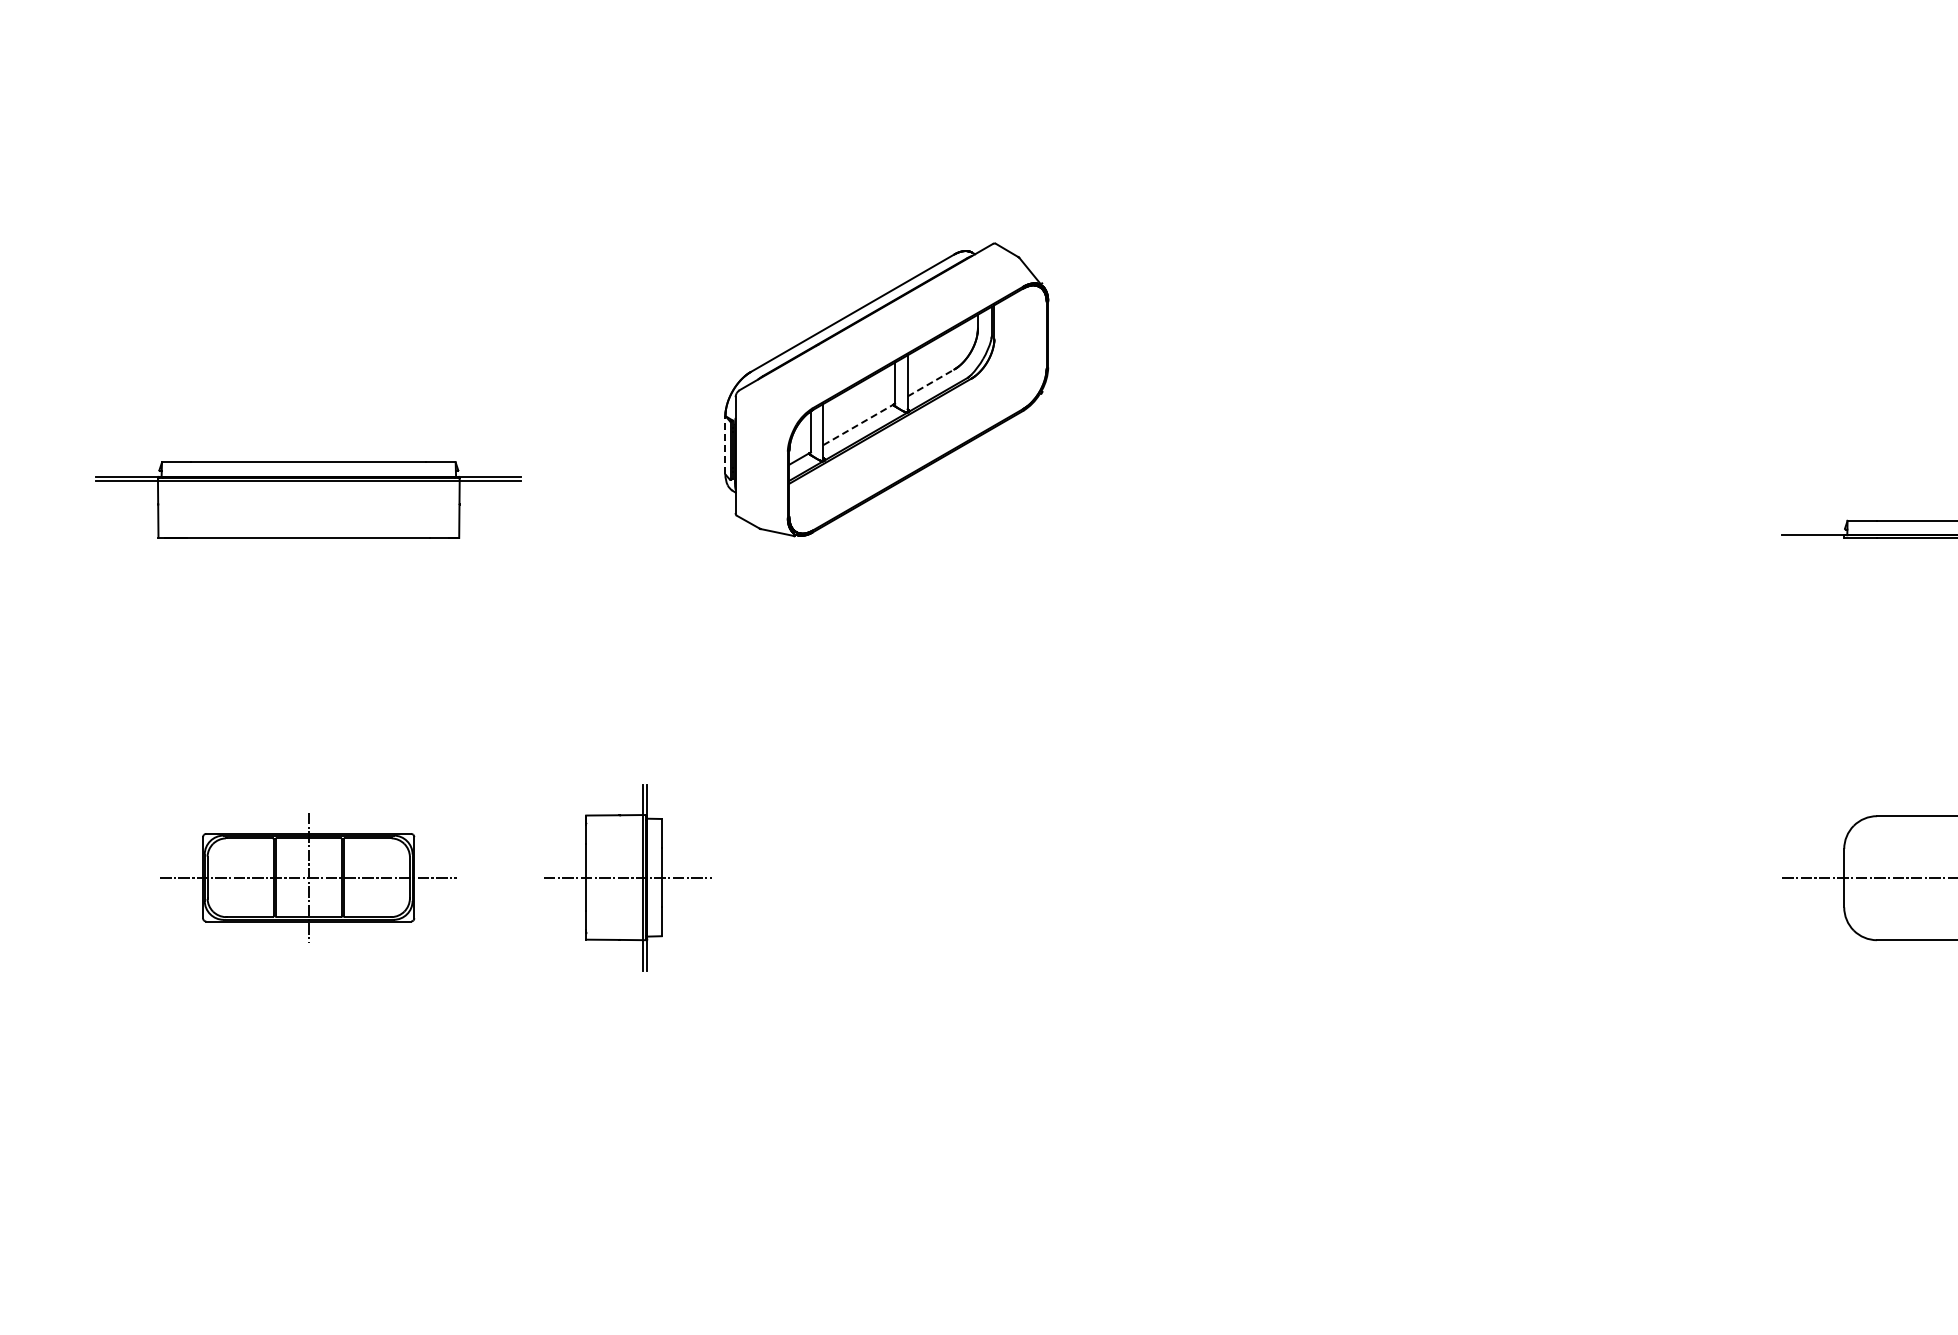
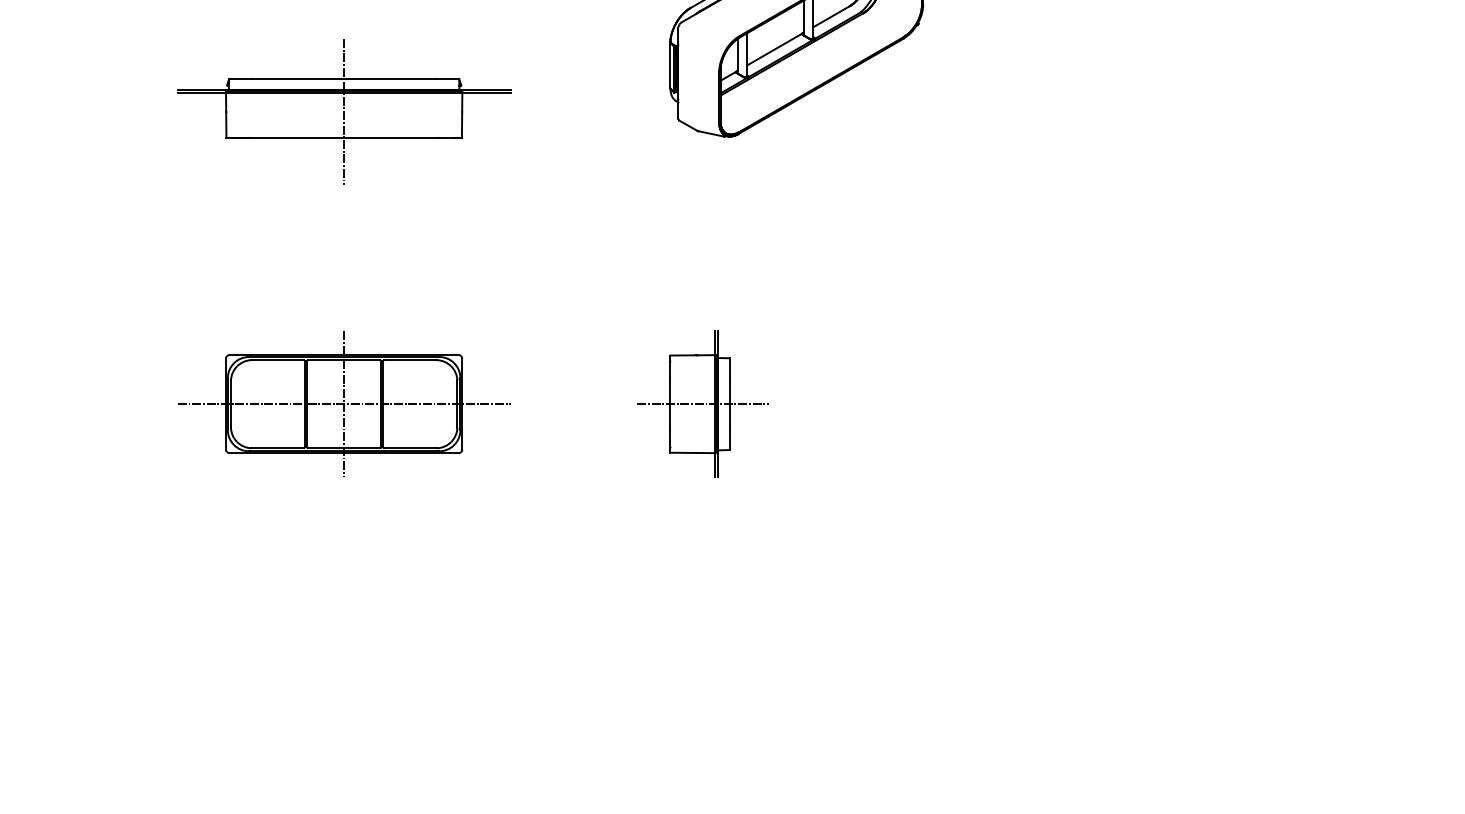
line: (931, 383) -> (831, 17), dashed -> solid
line: (859, 424) -> (775, 49), dashed -> solid
line: (725, 444) -> (670, 64), dashed -> solid
line: (308, 504) -> (343, 111), added
part: (308, 877) -> (343, 404), size x1.43
part: (627, 877) -> (702, 404), moved

